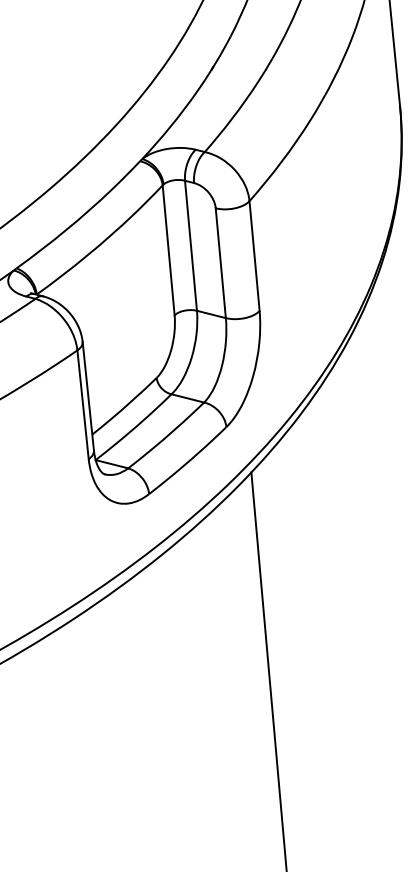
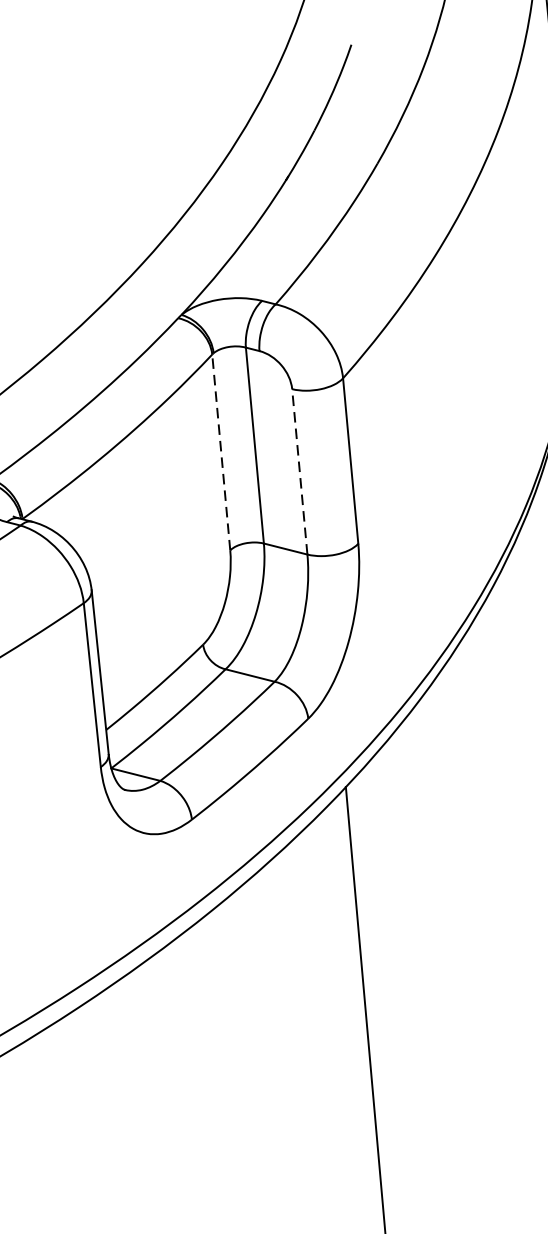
line: (168, 249) -> (221, 451), solid -> dashed
line: (220, 262) -> (299, 470), solid -> dashed

